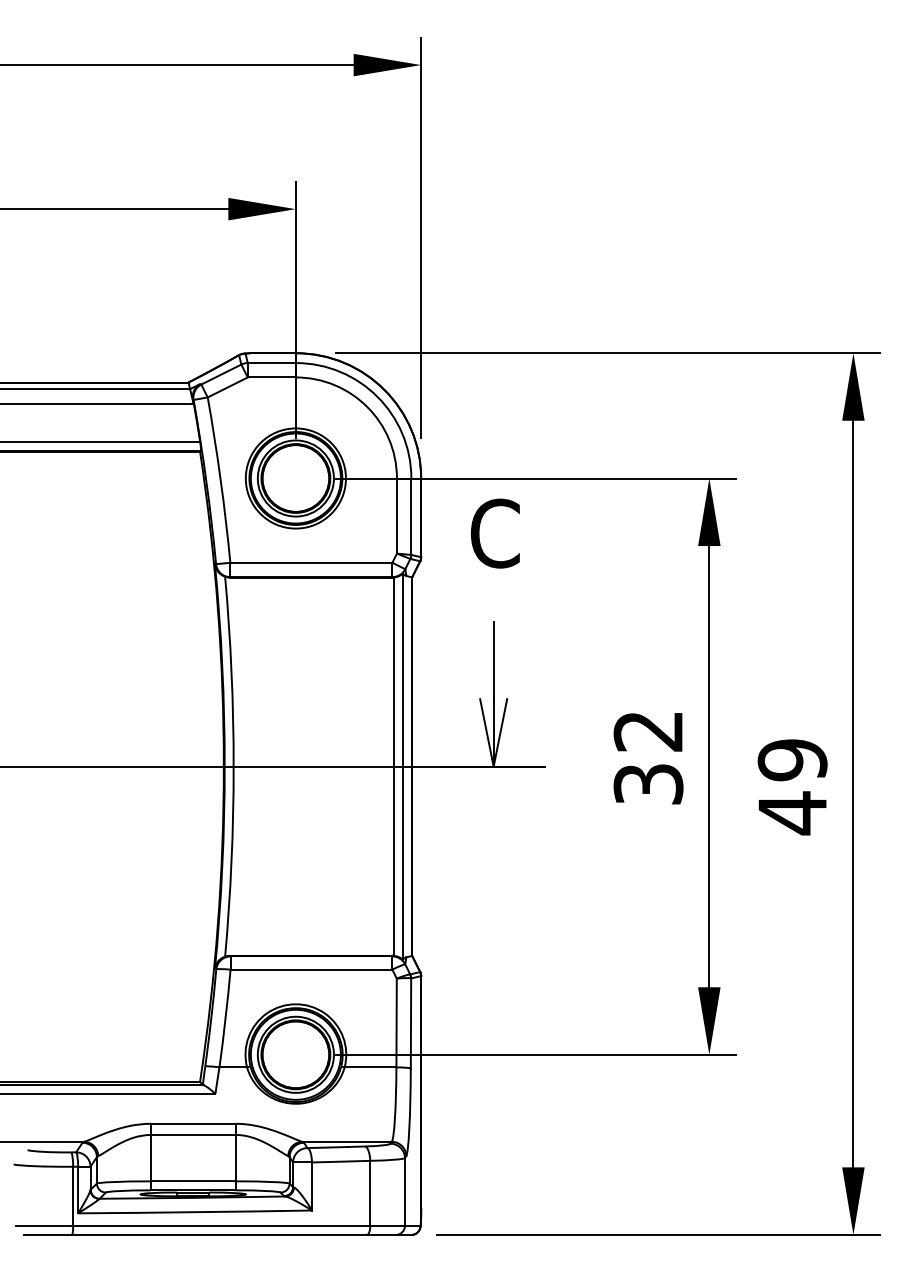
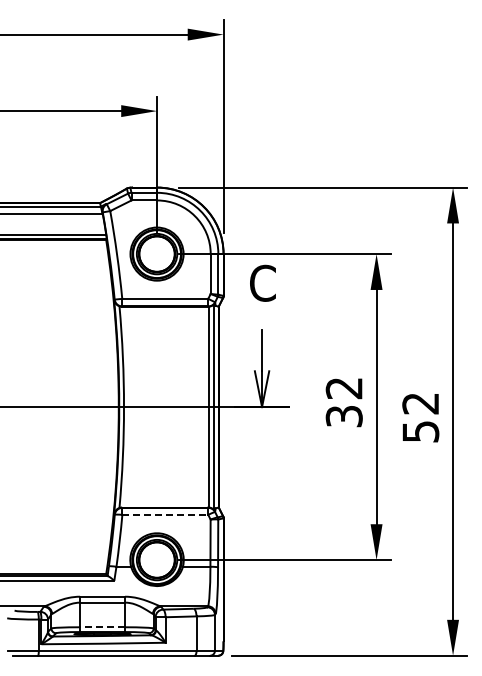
text: (792, 786) -> (420, 417), 49 -> 52
line: (311, 968) -> (165, 514), solid -> dashed
line: (193, 1181) -> (102, 627), solid -> dashed

